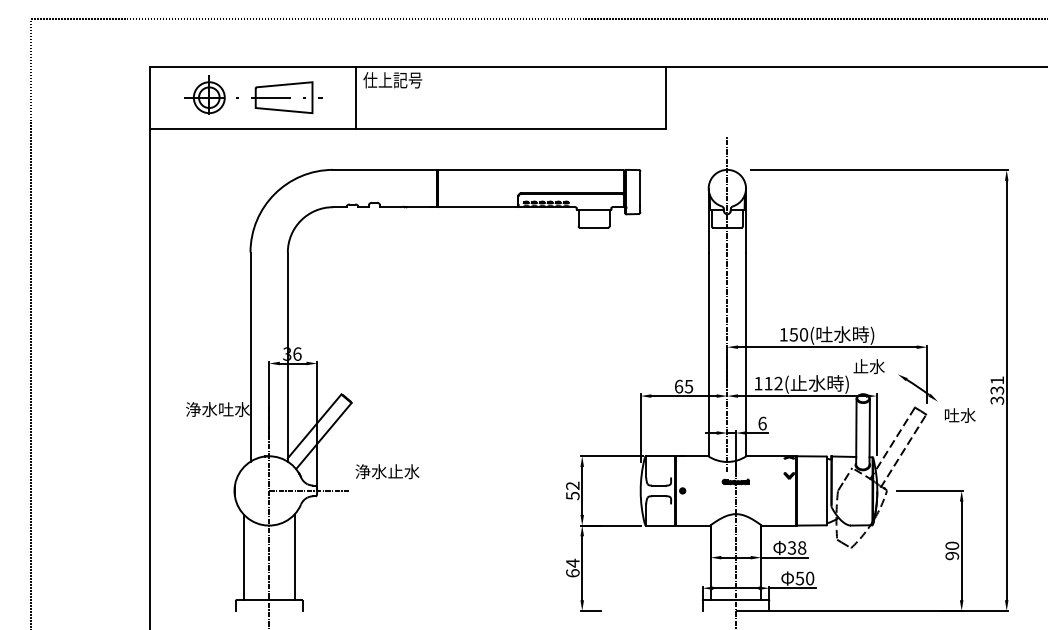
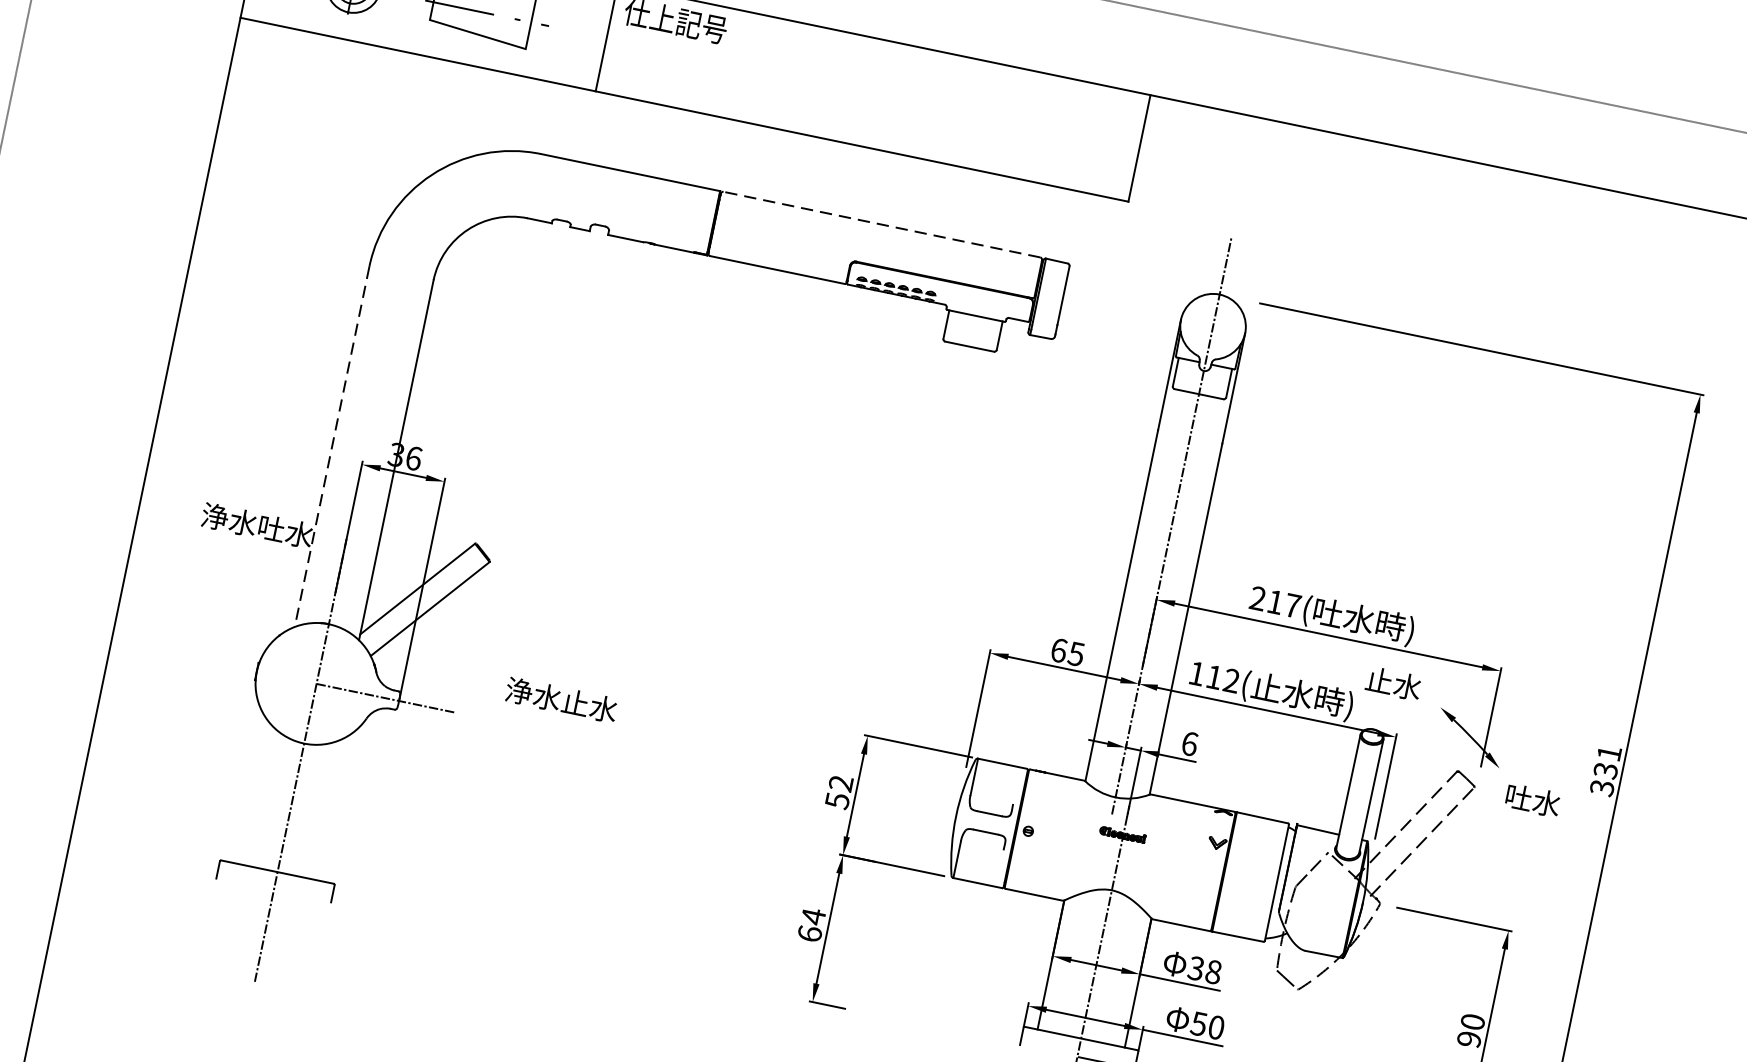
line: (531, 169) -> (882, 224), solid -> dashed
text: (793, 334) -> (1274, 601), 150( -> 217(
line: (250, 357) -> (331, 447), solid -> dashed
text: (387, 471) -> (561, 699), moved
line: (243, 557) -> (248, 789), removed
line: (294, 557) -> (336, 807), removed

